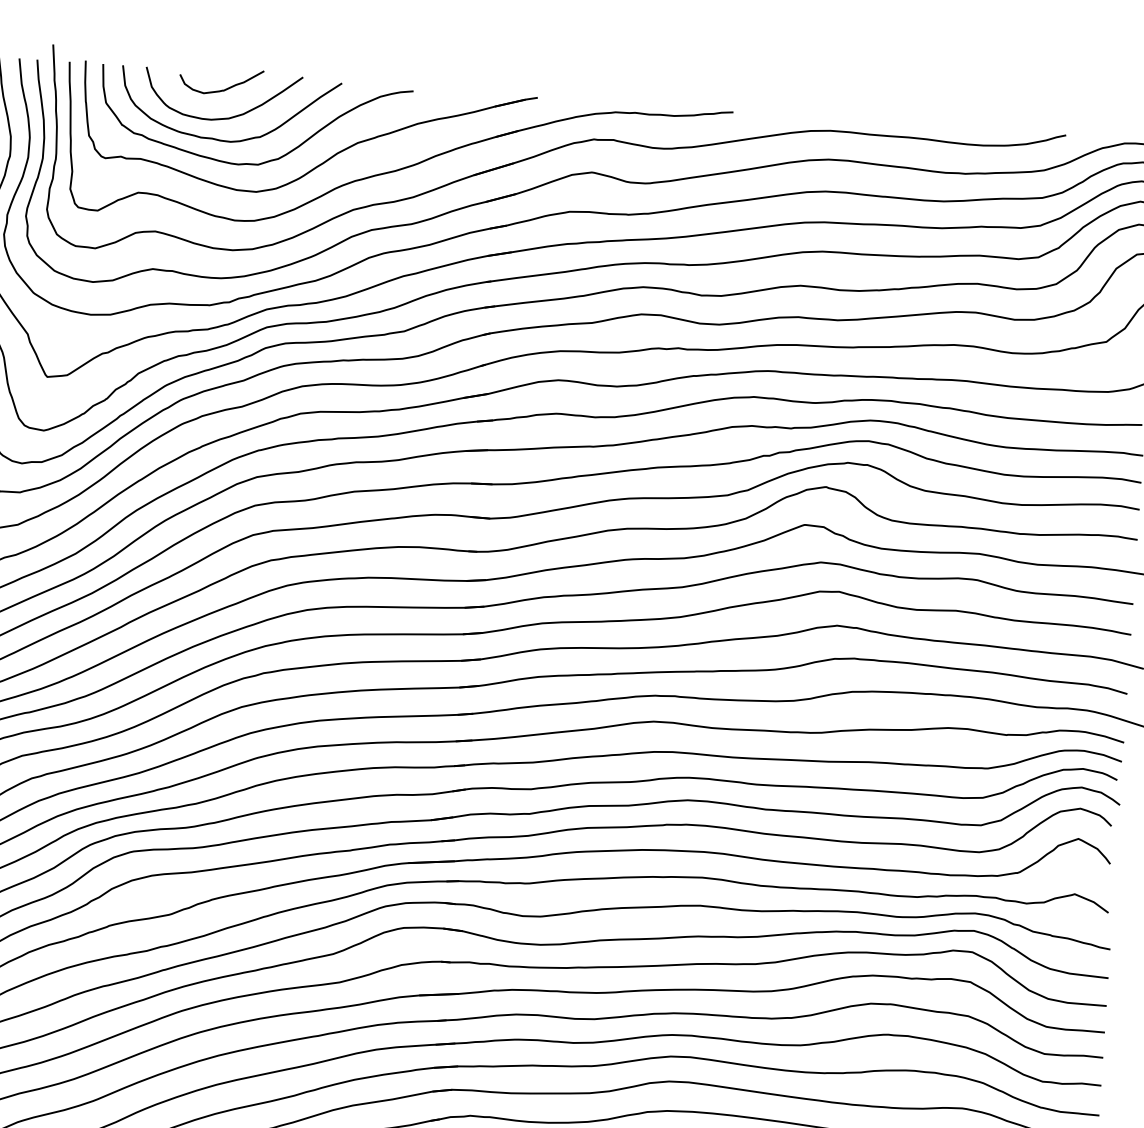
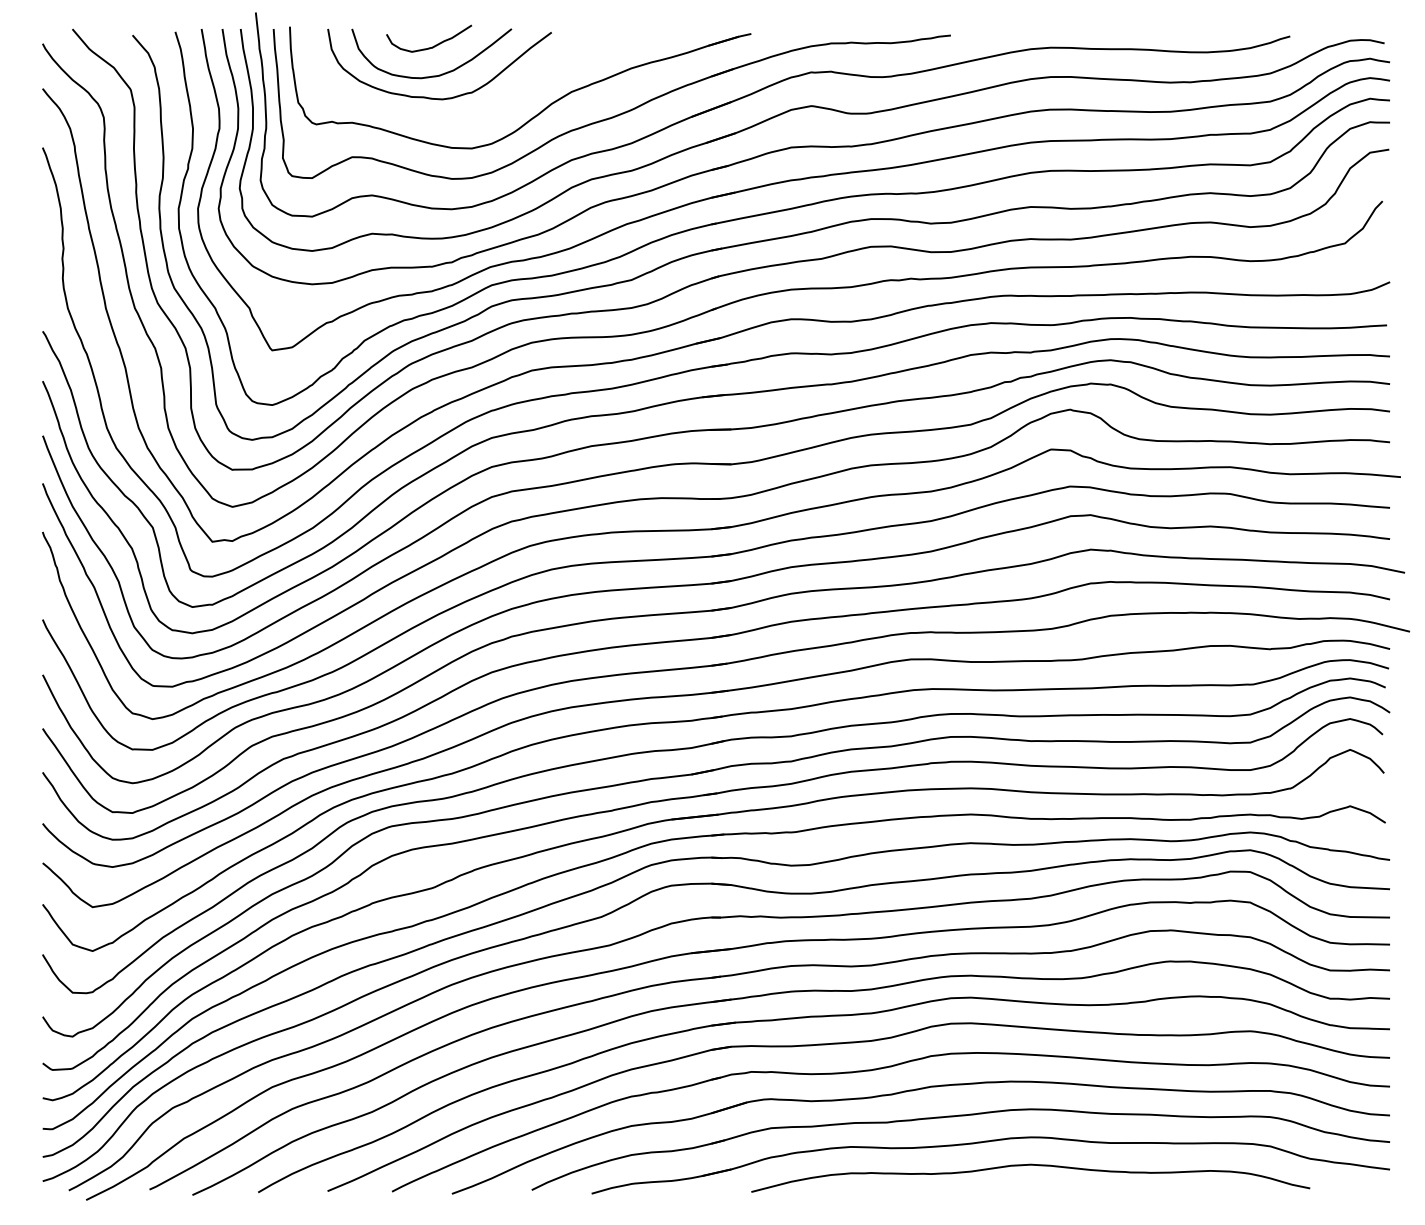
curve: (265, 161) -> (479, 116), removed

